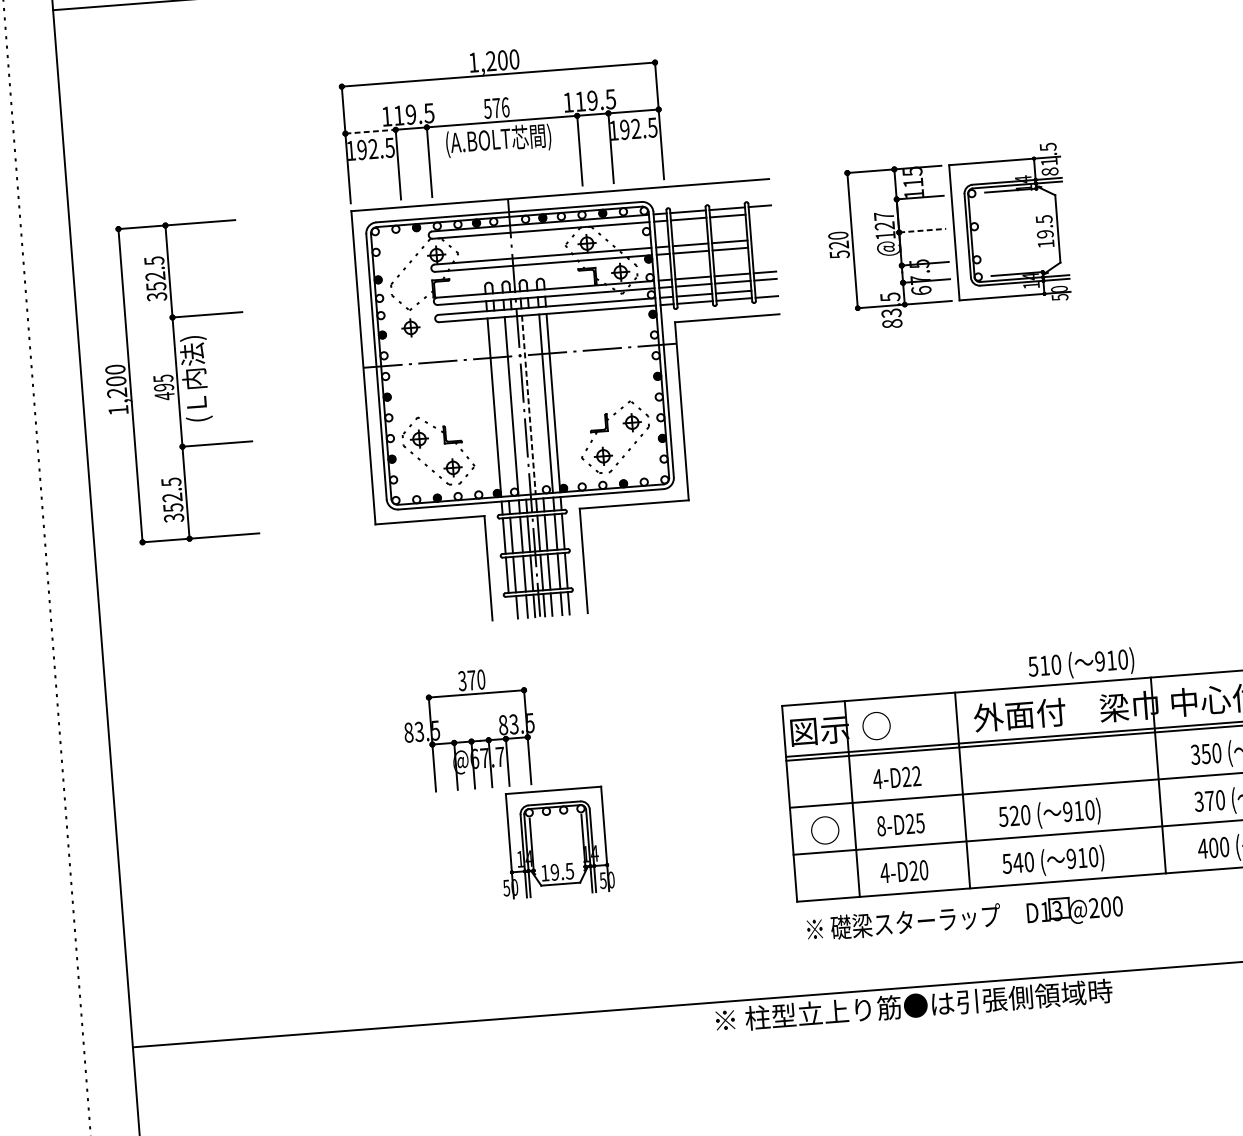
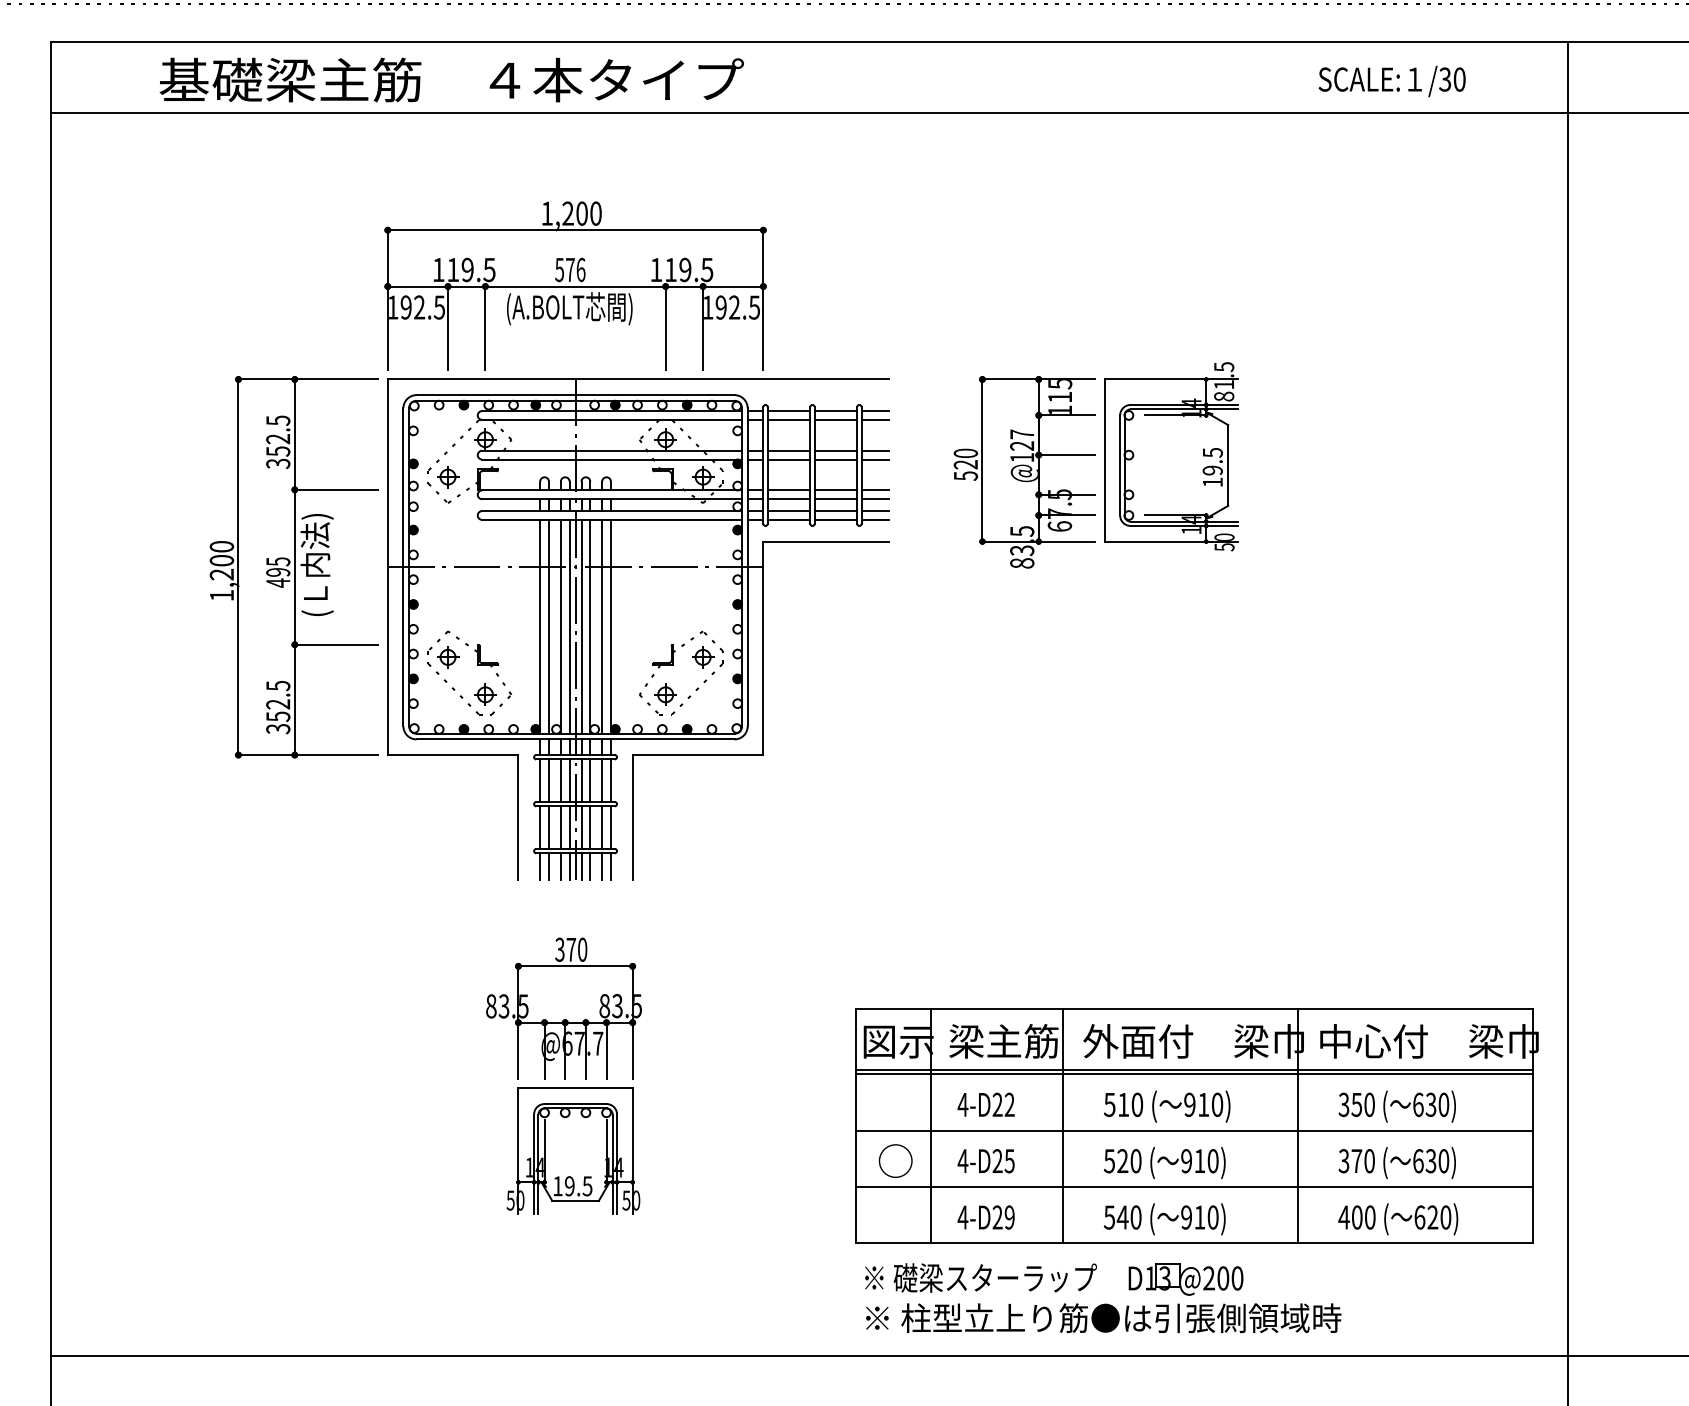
line: (371, 131) -> (418, 286), dashed -> solid
line: (759, 213) -> (874, 419), added
line: (923, 230) -> (1067, 455), dashed -> solid
line: (761, 239) -> (874, 450), added
line: (762, 246) -> (874, 459), added
line: (765, 290) -> (874, 511), added
part: (411, 328) -> (448, 477), moved
part: (176, 382) -> (293, 567), moved
line: (528, 404) -> (581, 626), dashed -> solid
line: (536, 404) -> (590, 626), added
line: (518, 405) -> (569, 626), added
line: (501, 406) -> (548, 626), added
line: (510, 607) -> (540, 866), added
text: (1081, 664) -> (1167, 1106), moved
text: (907, 723) -> (1003, 1041), ○ -> 梁主筋
part: (469, 729) -> (563, 1008), moved
text: (880, 826) -> (962, 1161), 8-D25 -> 4-D25
text: (923, 870) -> (1009, 1217), 4-D20 -> 4-D29
text: (914, 1006) -> (1103, 1318), moved

